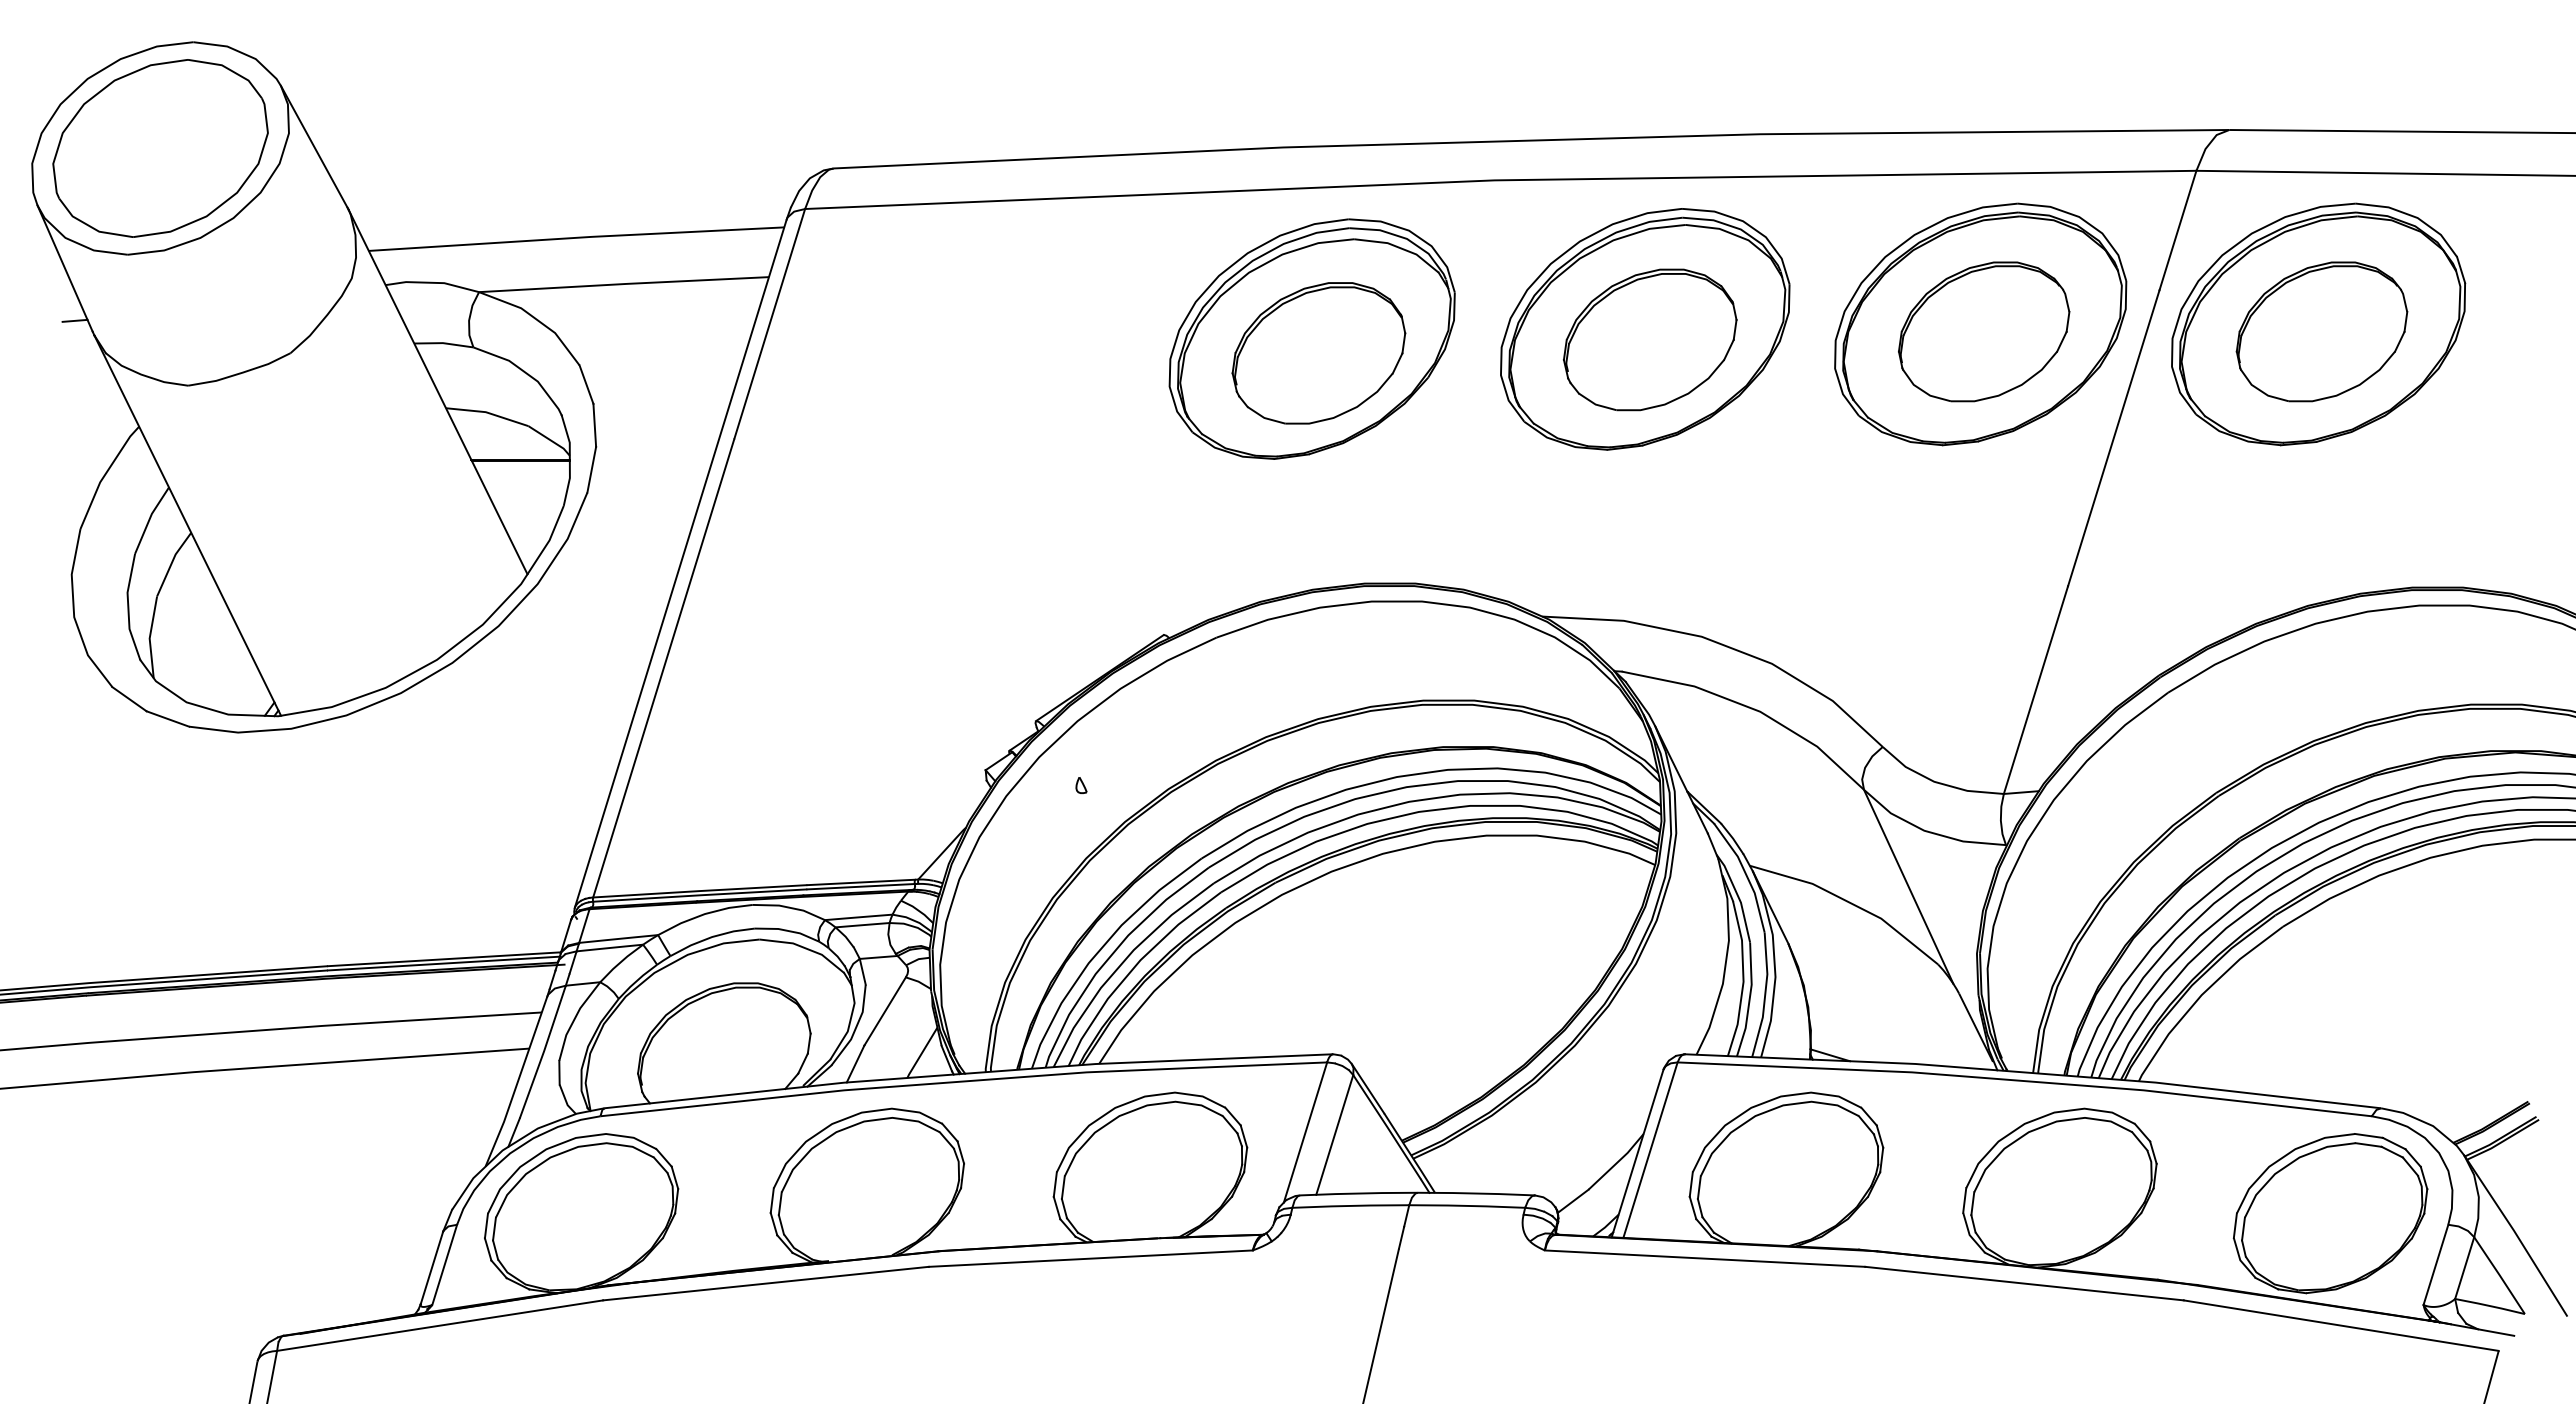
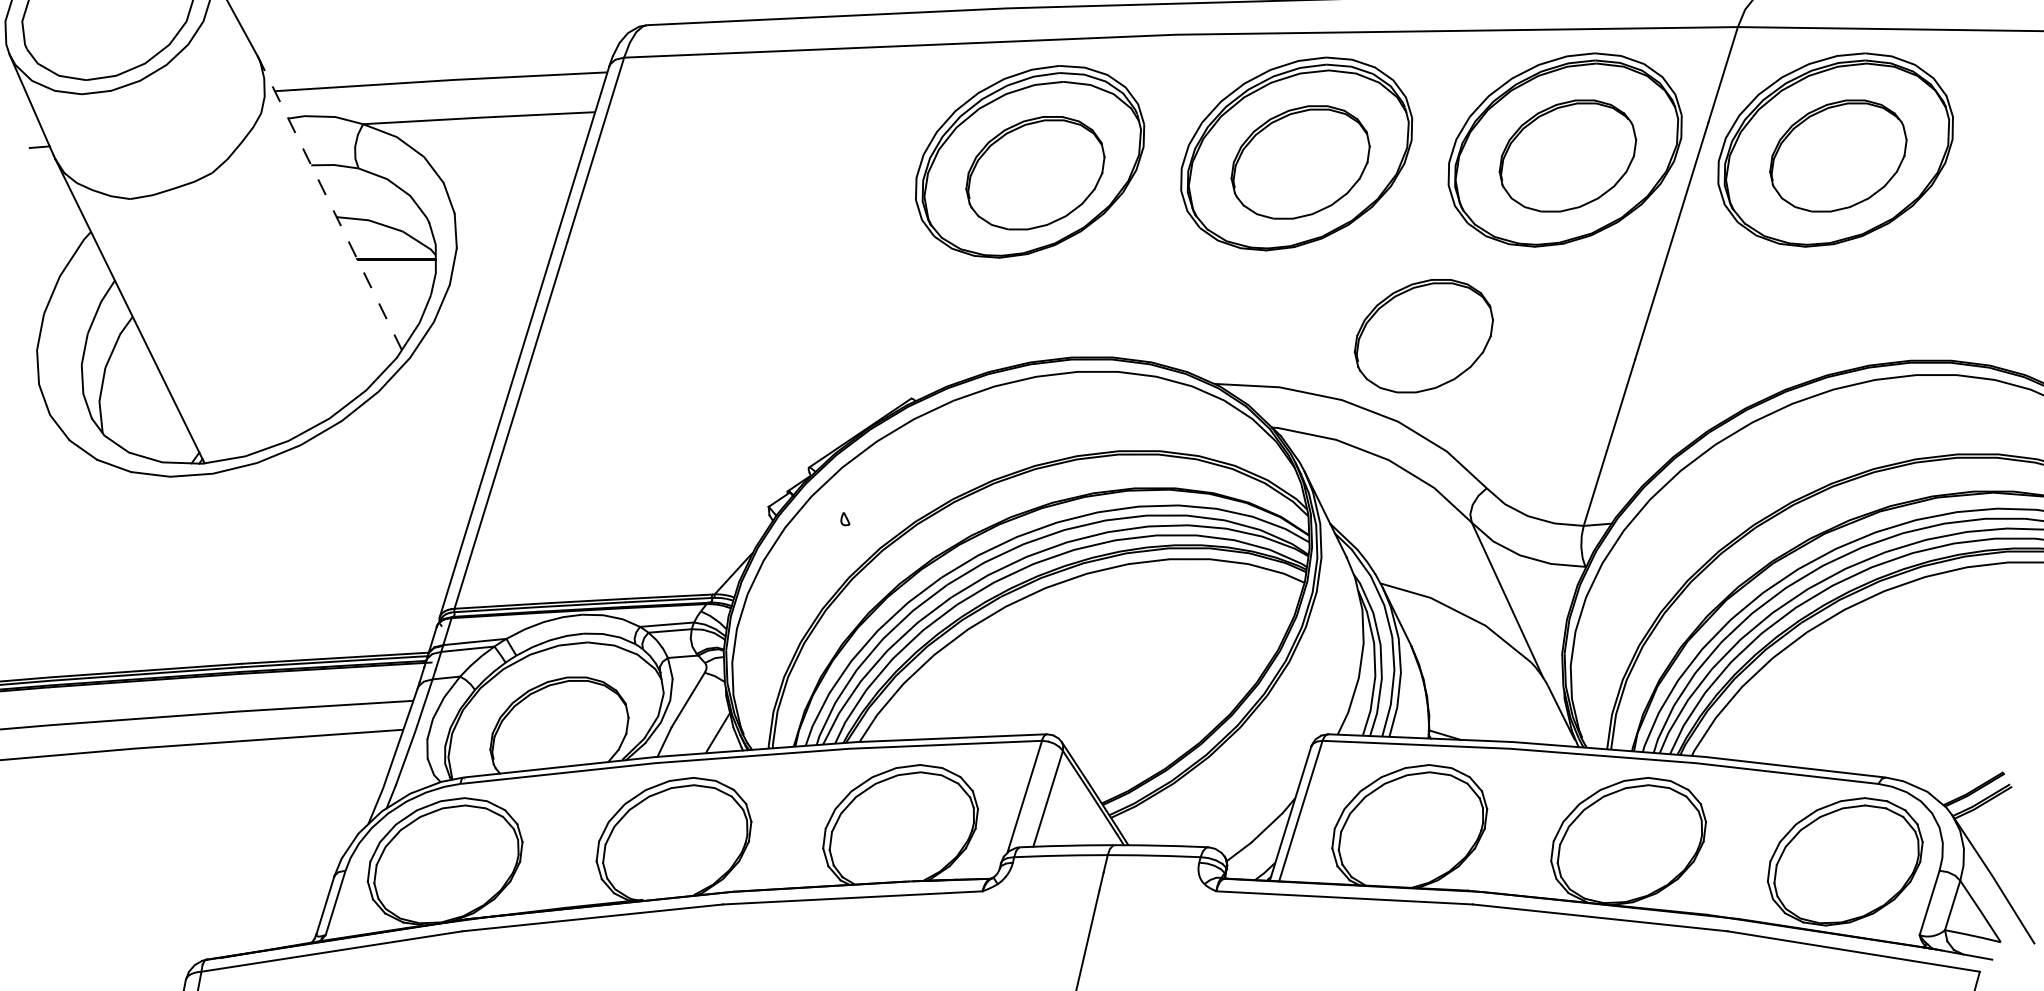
line: (438, 392) -> (330, 204), solid -> dashed
part: (1804, 556) -> (1424, 335), added

